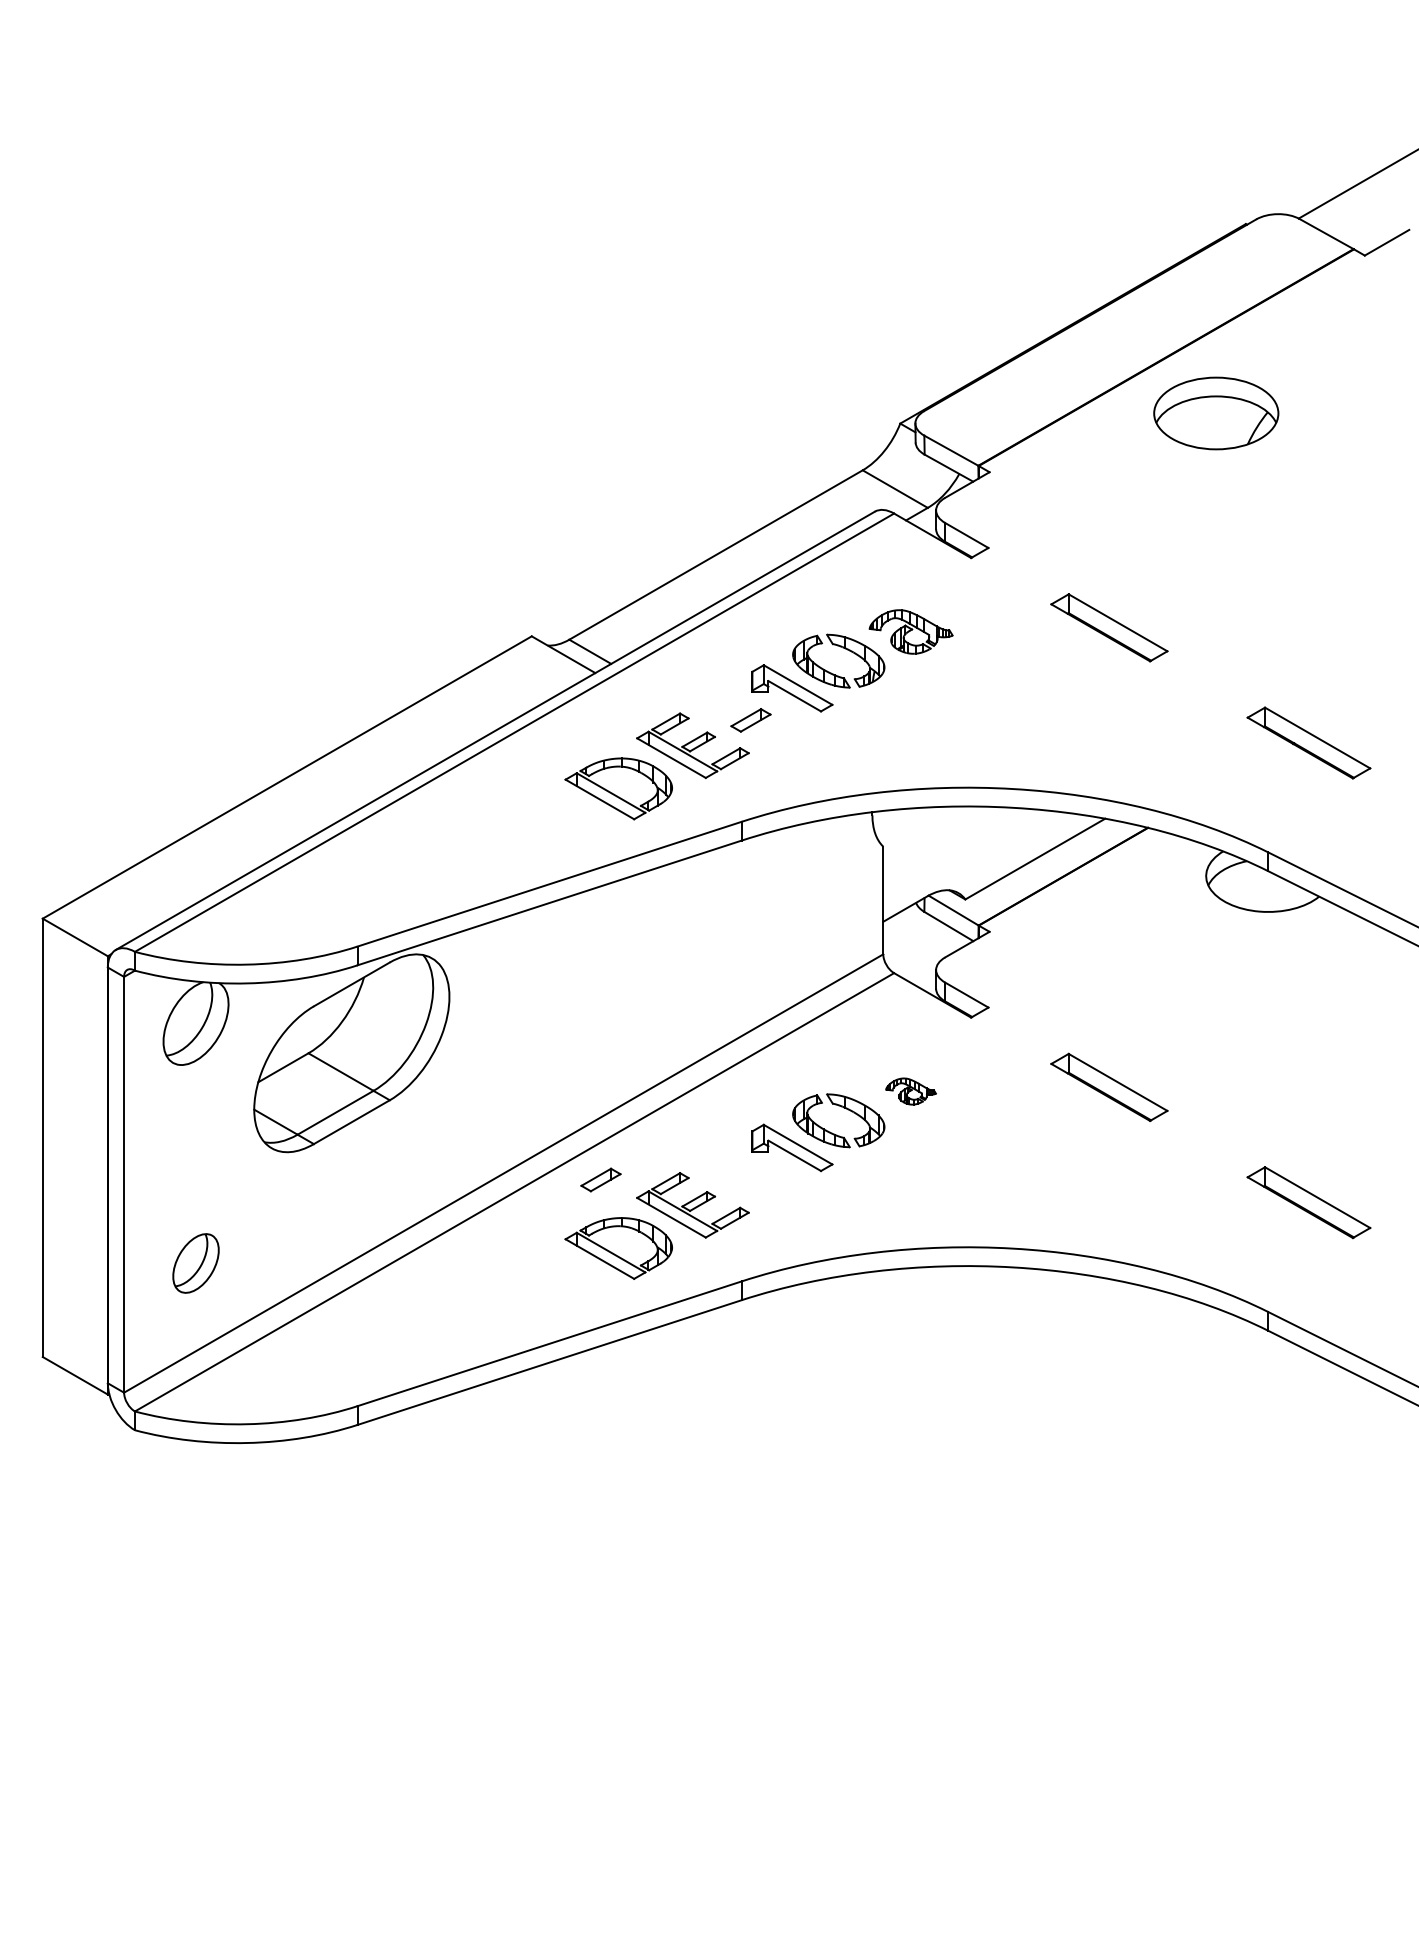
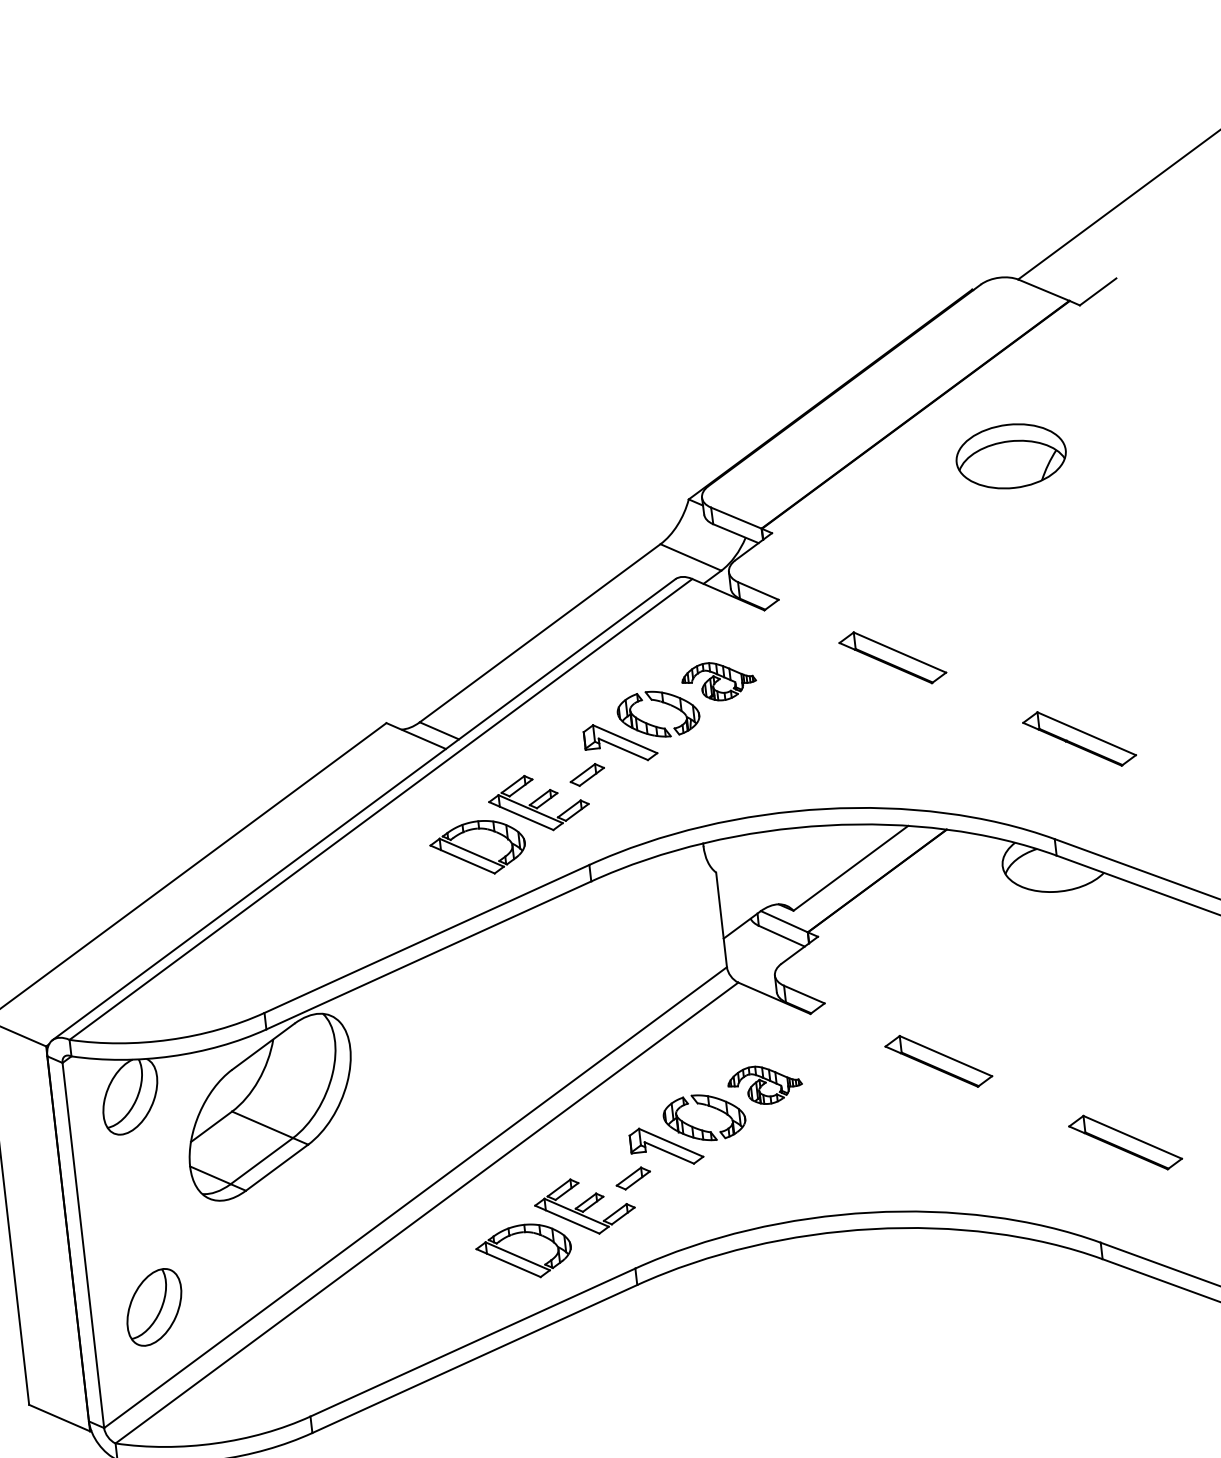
part: (1216, 413) -> (1011, 456), moved
part: (910, 1091) -> (764, 1084), size x1.67
part: (600, 1179) -> (632, 1178), moved
part: (195, 1263) -> (153, 1307), size x1.43

